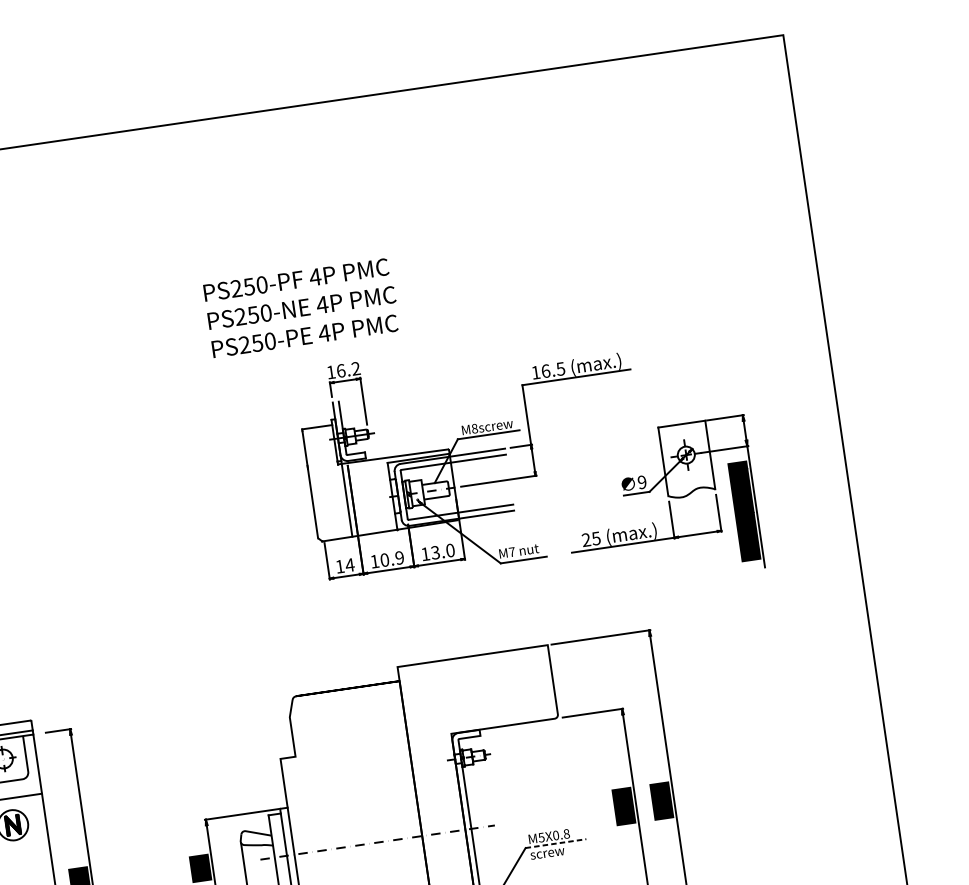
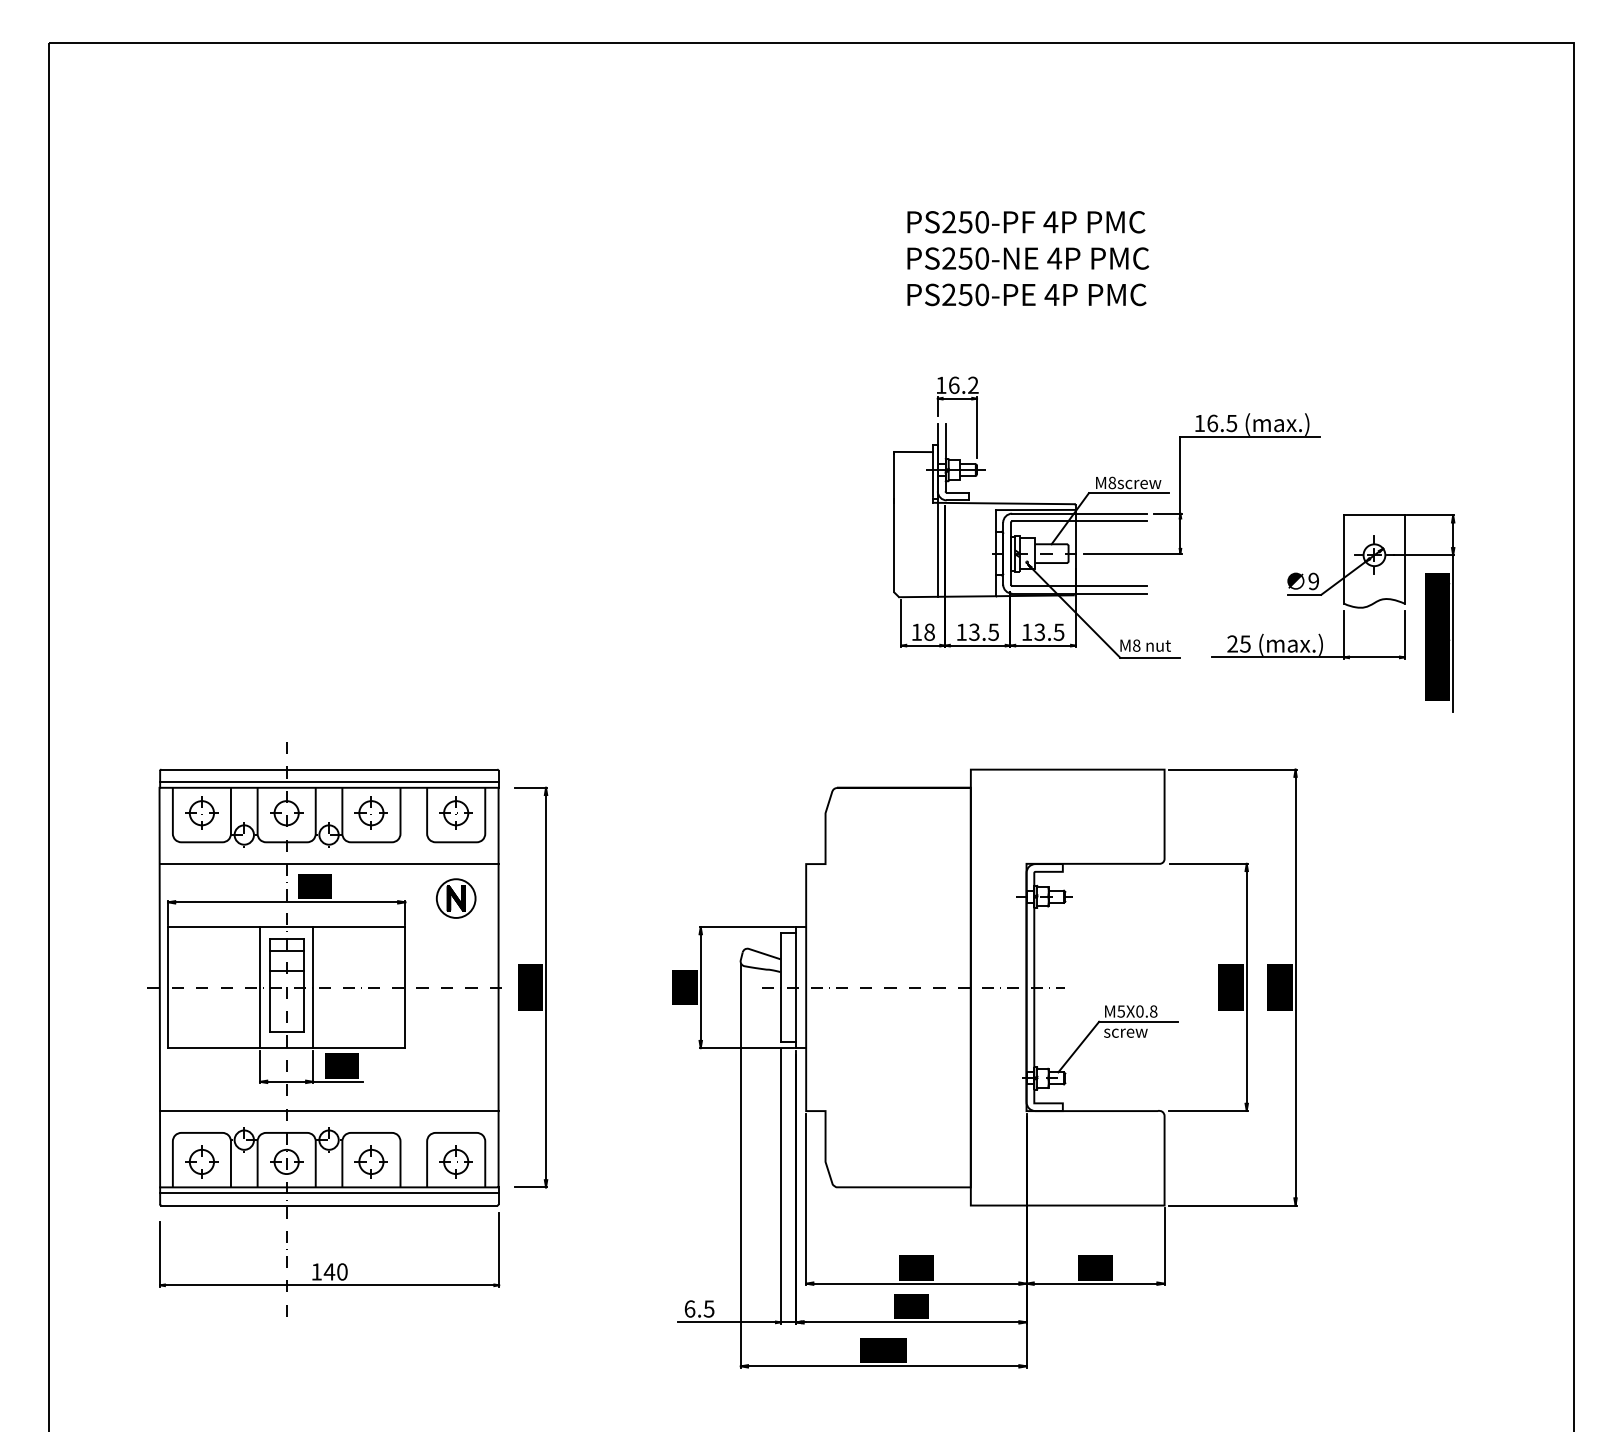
text: (302, 307) -> (1028, 258), moved
text: (449, 550) -> (1058, 631), 13.0 -> 13.5
text: (511, 552) -> (1136, 645), M7 -> M8
text: (391, 558) -> (983, 631), 10.9 -> 13.5
text: (349, 564) -> (929, 631), 14 -> 18
line: (556, 843) -> (1138, 1021), dashed -> solid

